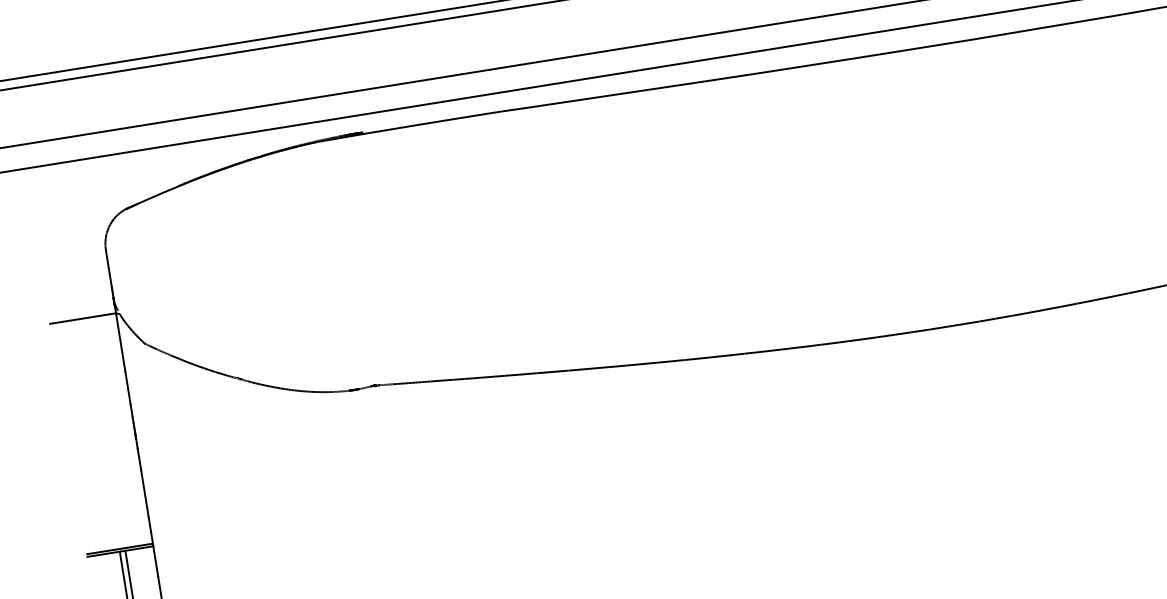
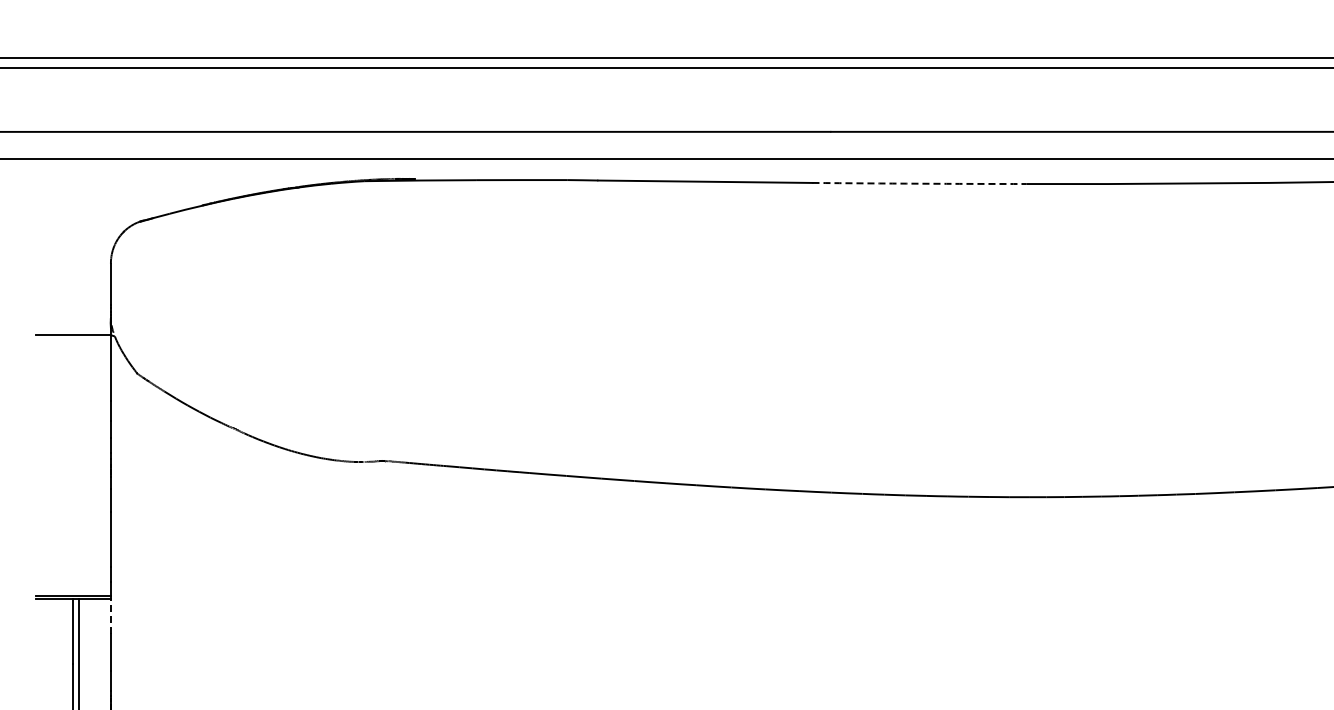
arc: (807, 65) -> (919, 183), solid -> dashed
line: (155, 560) -> (110, 615), solid -> dashed

